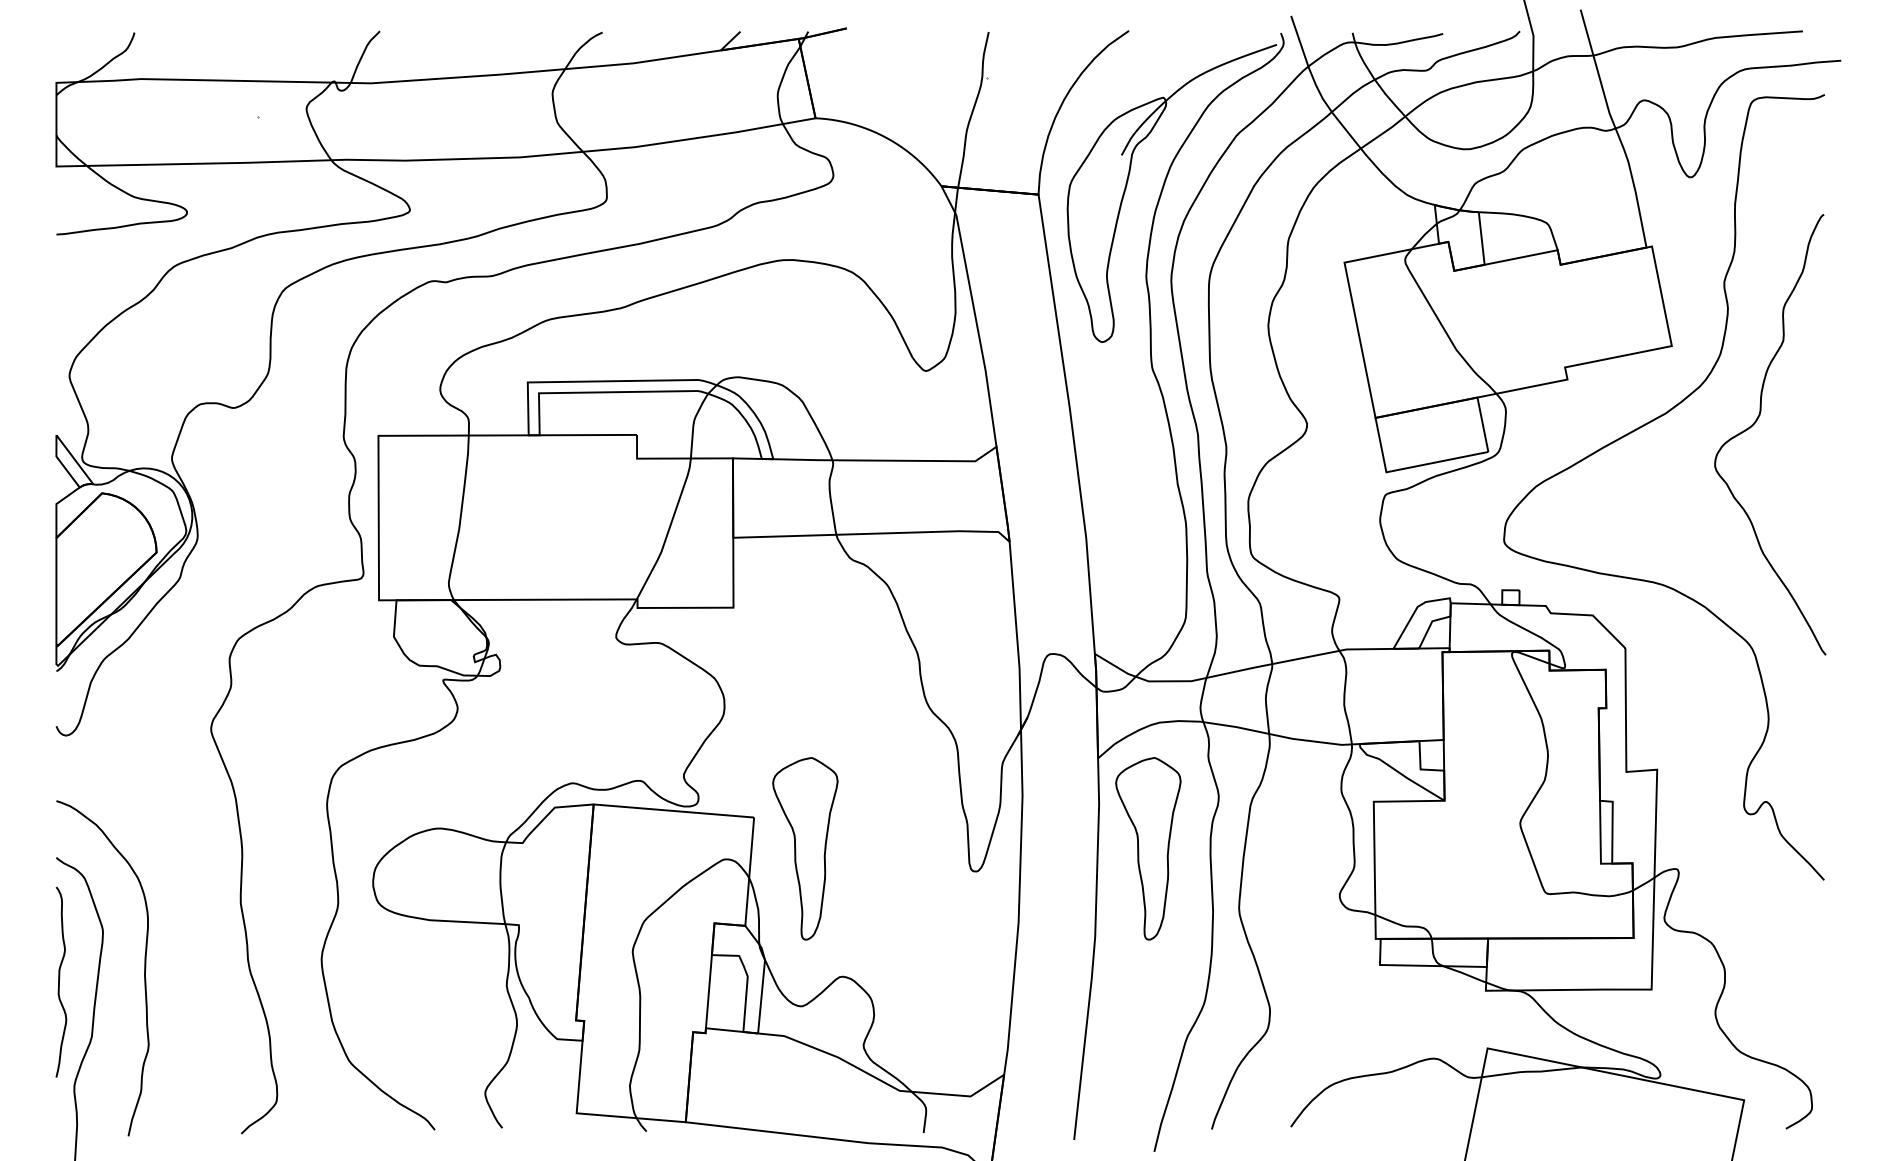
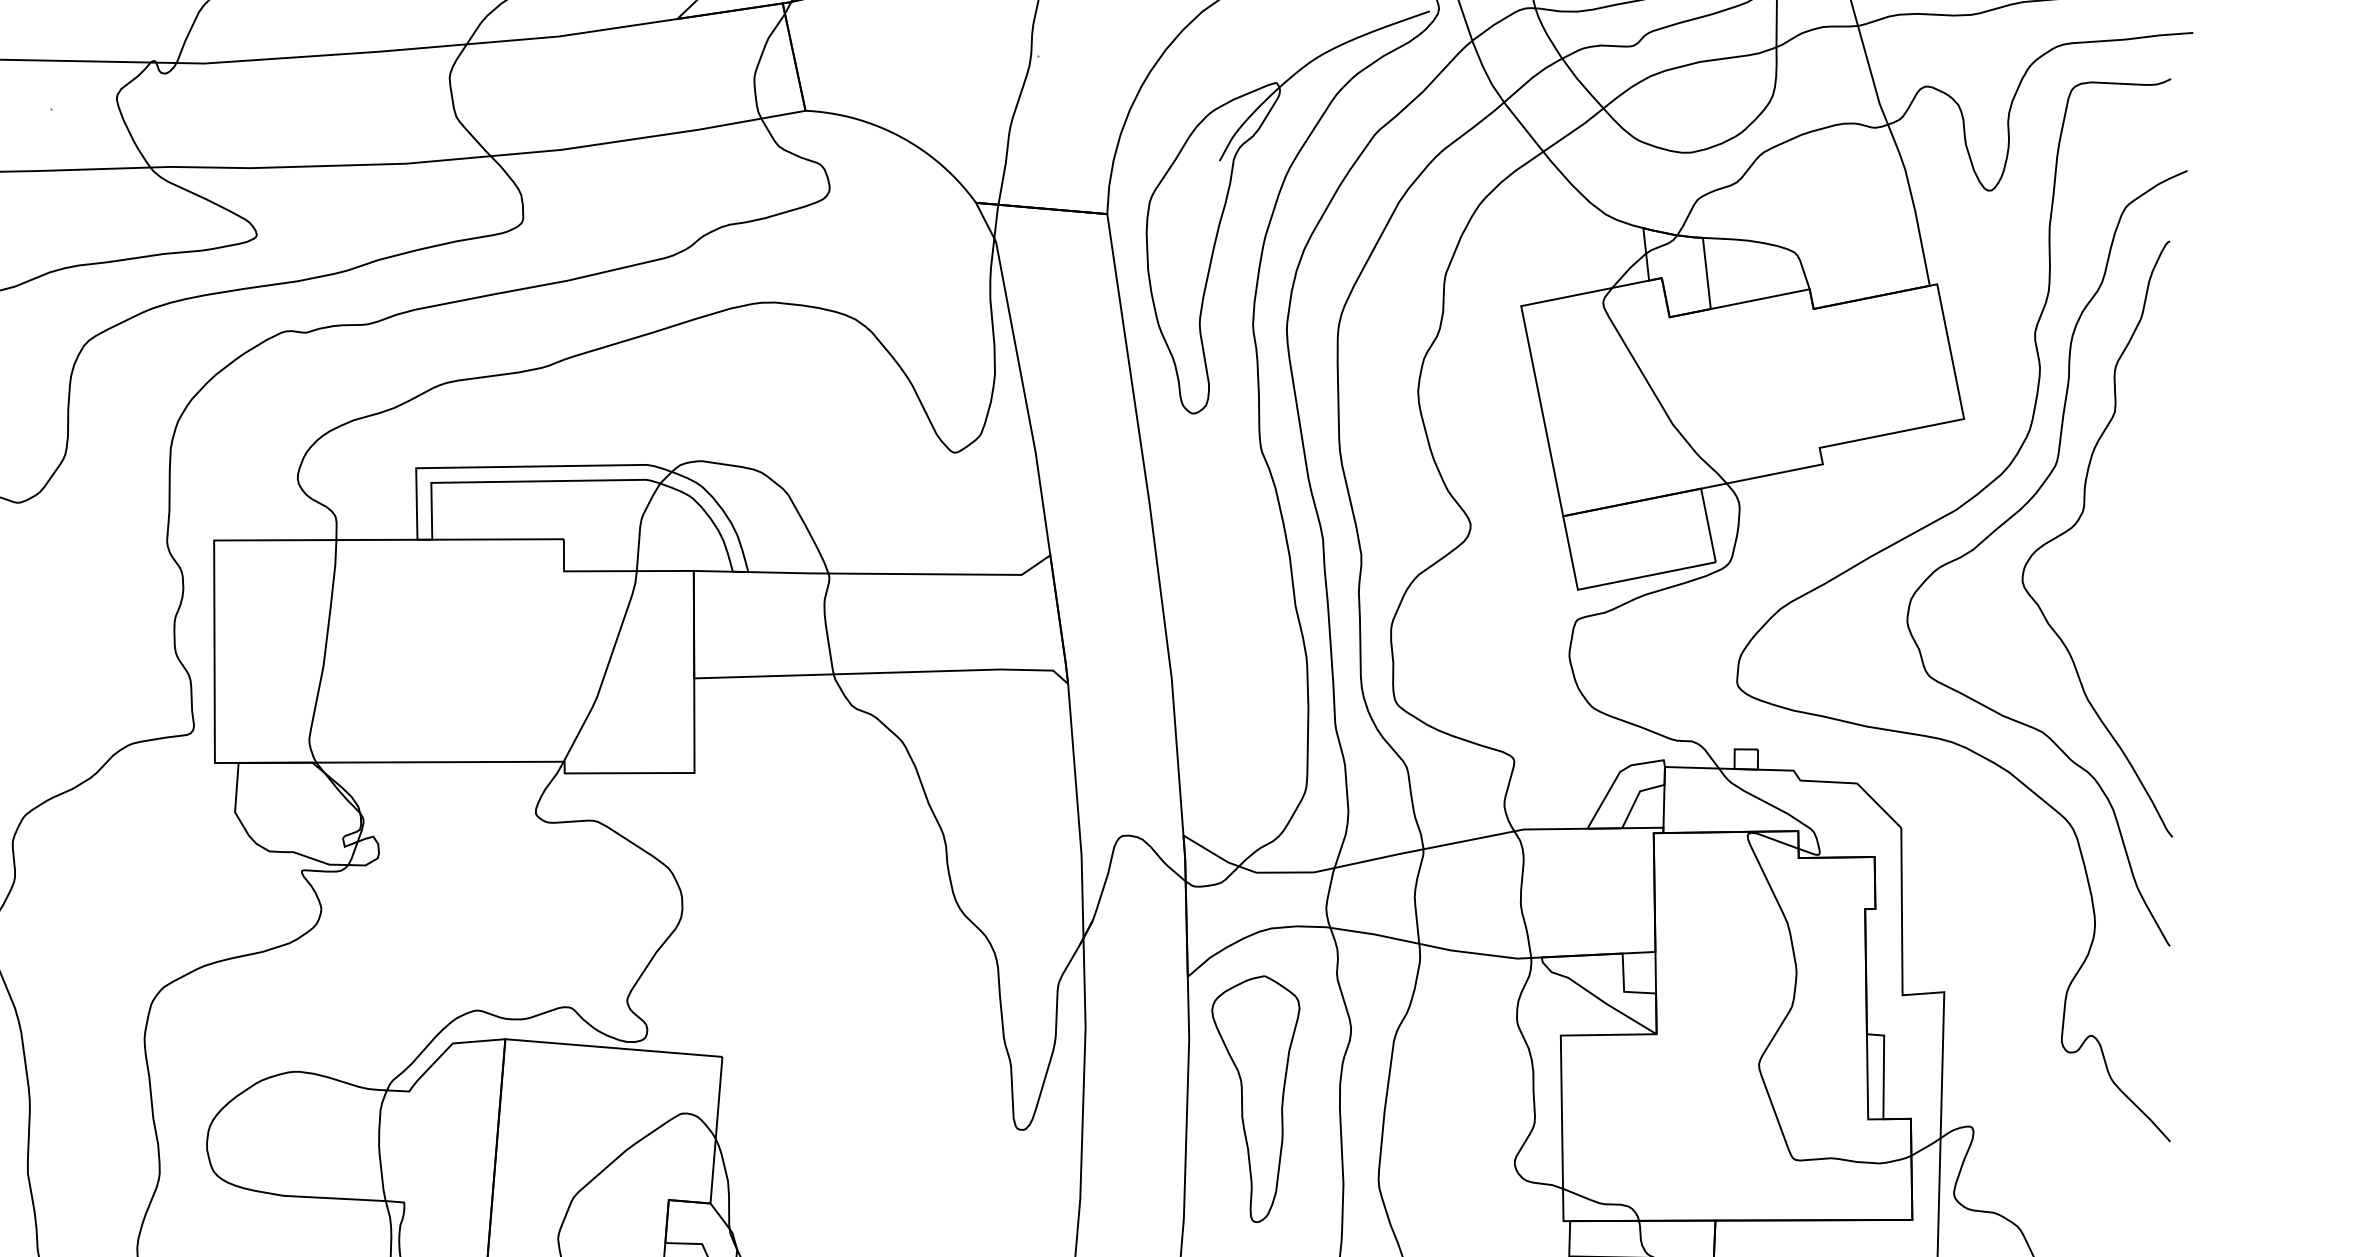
curve: (1706, 420) -> (2010, 519), added
part: (805, 848) -> (791, 1098), removed

